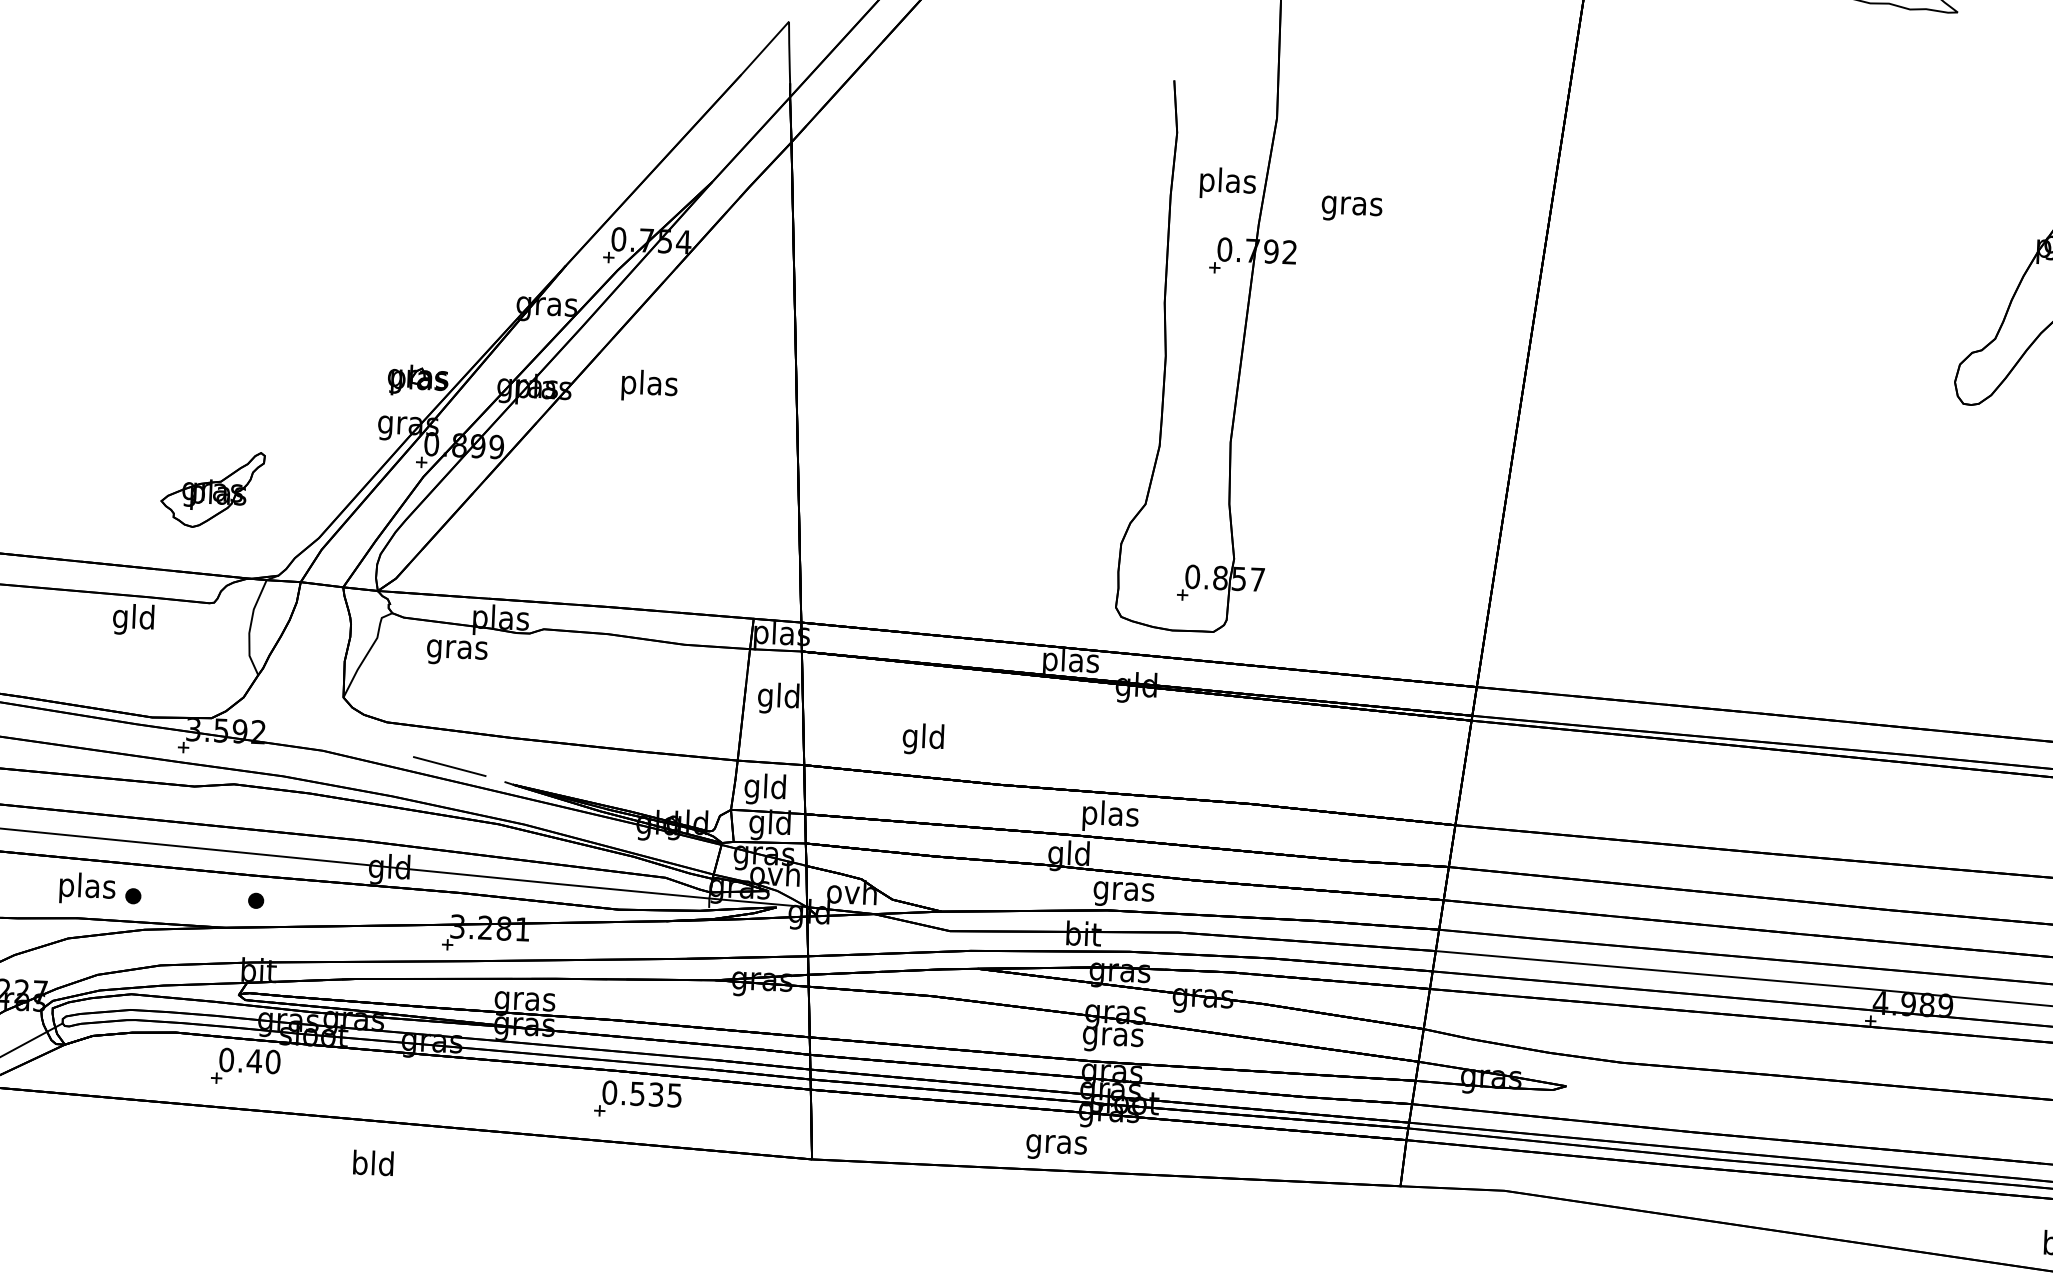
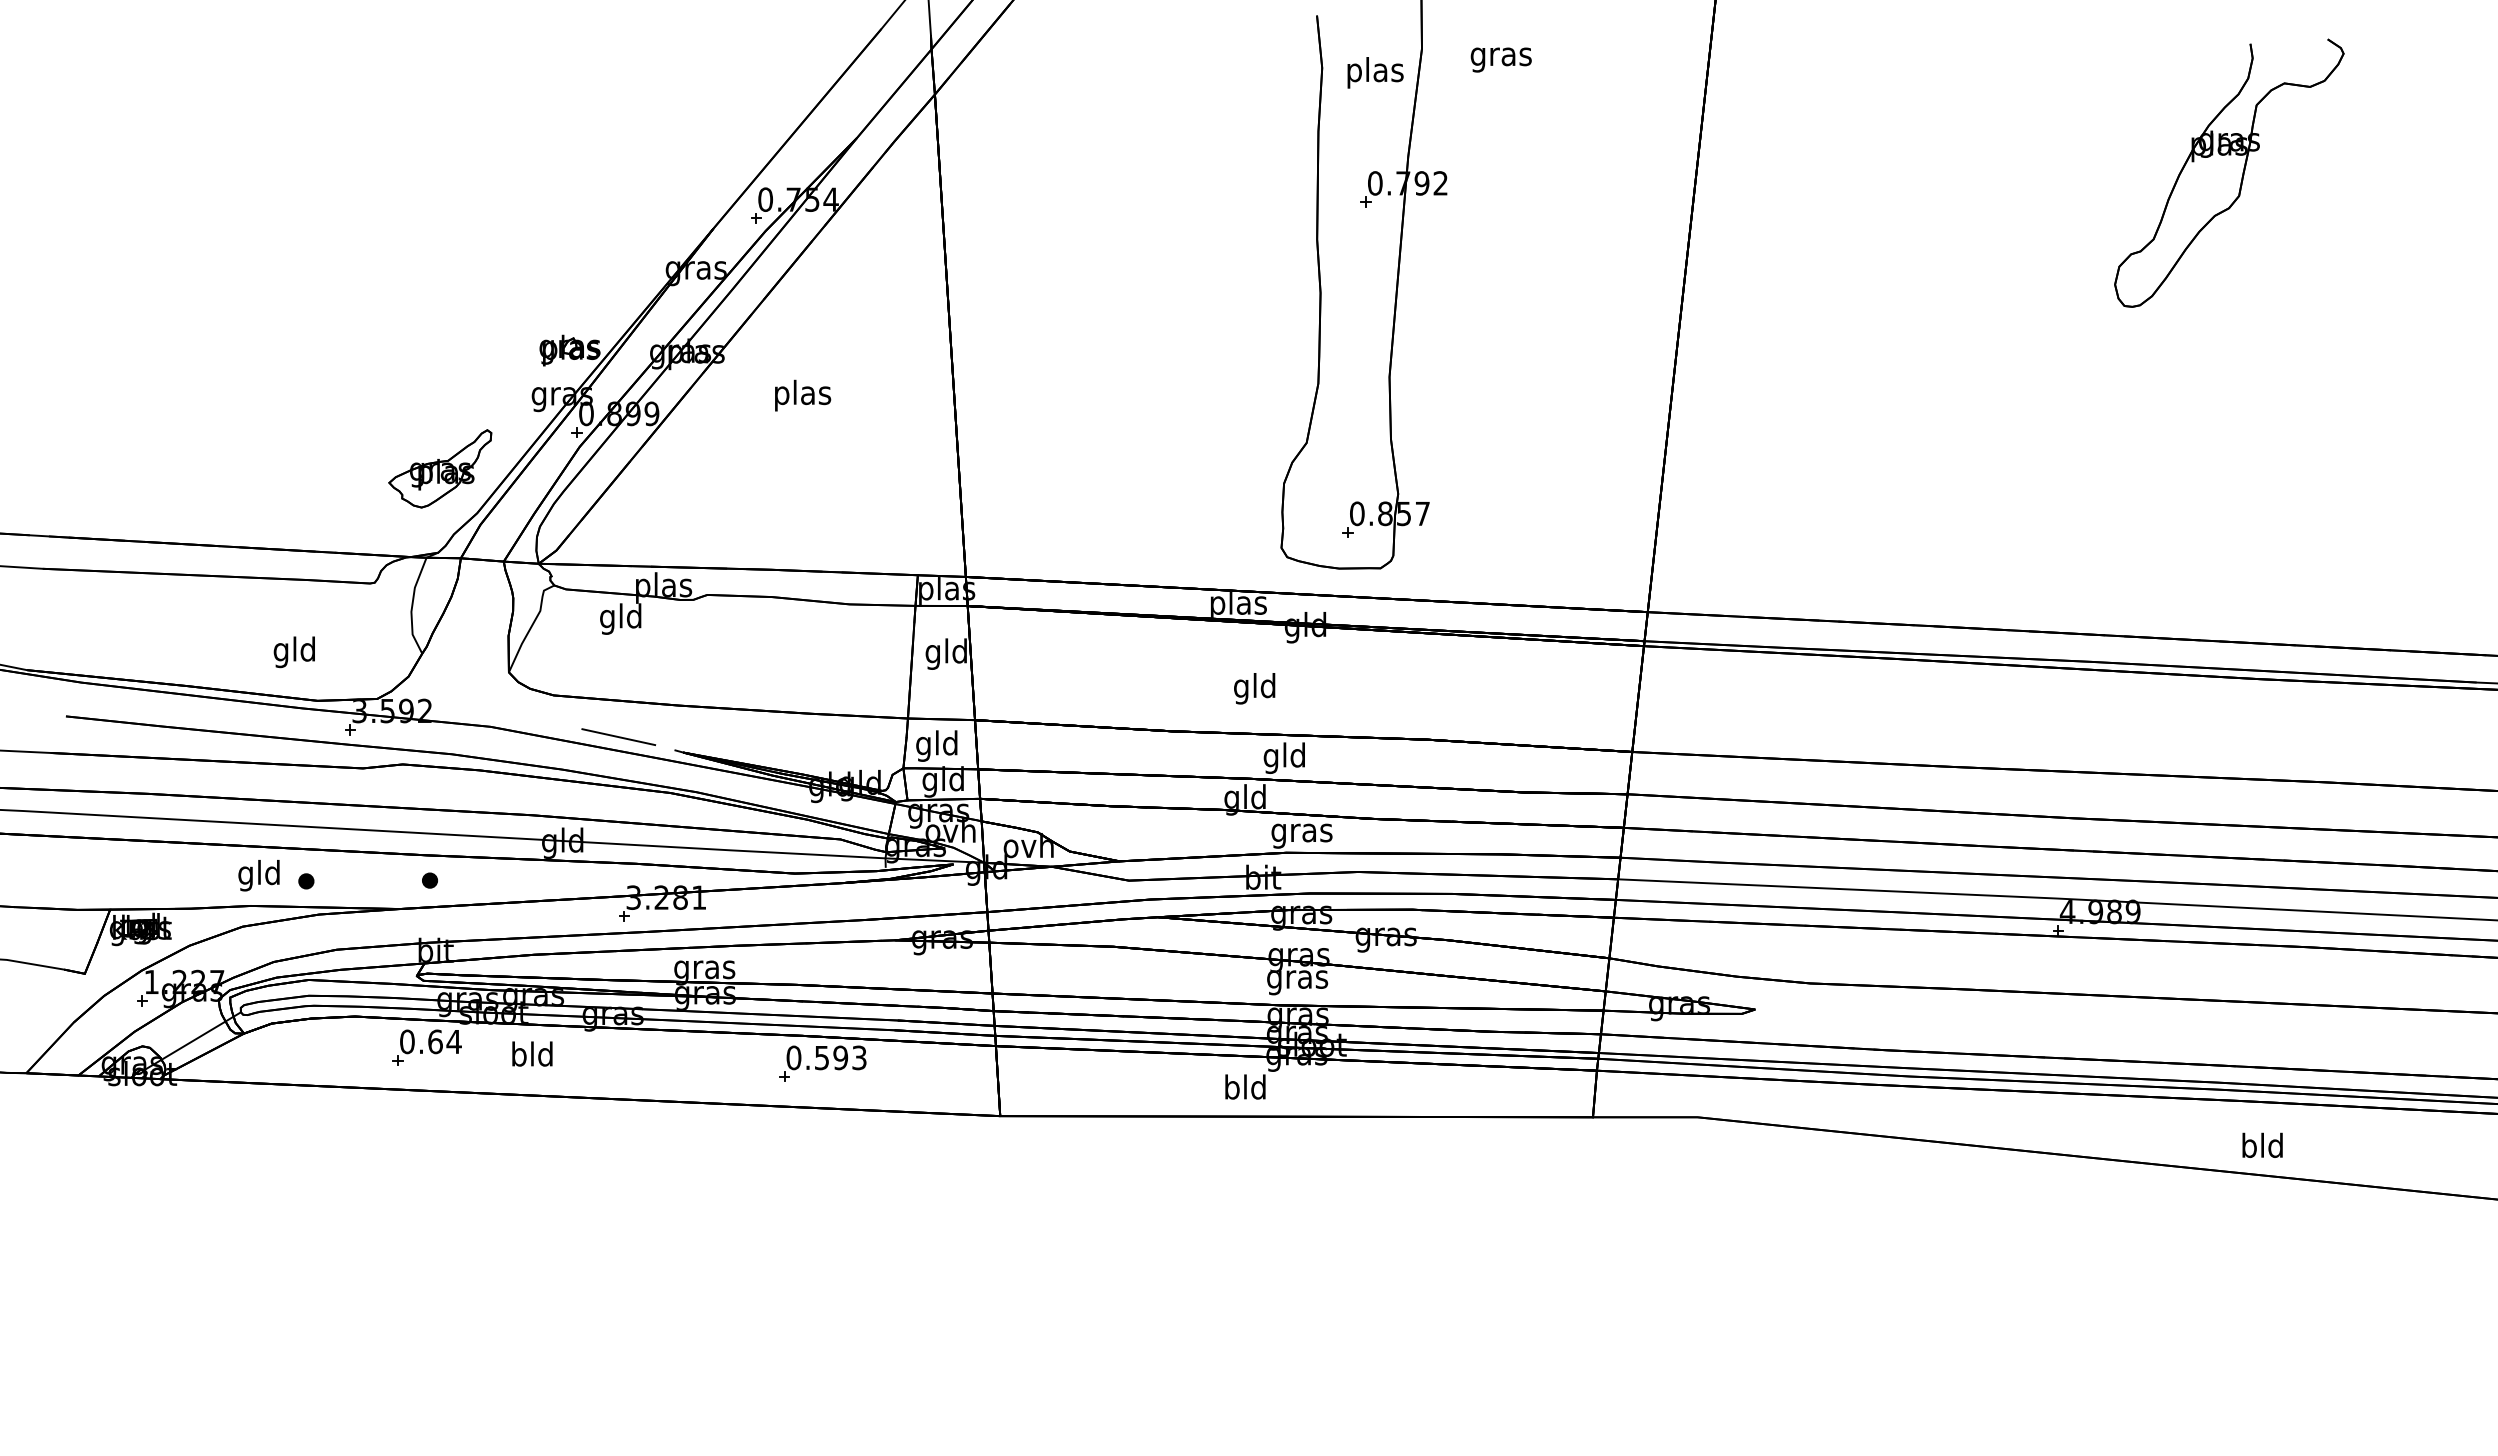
text: (1227, 183) -> (1375, 72), moved
text: (1351, 208) -> (1500, 59), moved
text: (650, 385) -> (803, 395), moved
part: (212, 489) -> (440, 468), moved
text: (132, 619) -> (293, 652), moved
text: (456, 648) -> (620, 618), gras -> gld
text: (923, 738) -> (1254, 688), moved
text: (1110, 815) -> (1285, 757), plas -> gld
text: (88, 888) -> (260, 875), plas -> gld
text: (263, 1061) -> (444, 1041), 0.40 -> 0.64
text: (664, 1094) -> (849, 1057), 0.535 -> 0.593
text: (1056, 1143) -> (1245, 1089), gras -> bld
text: (373, 1162) -> (532, 1053), moved

